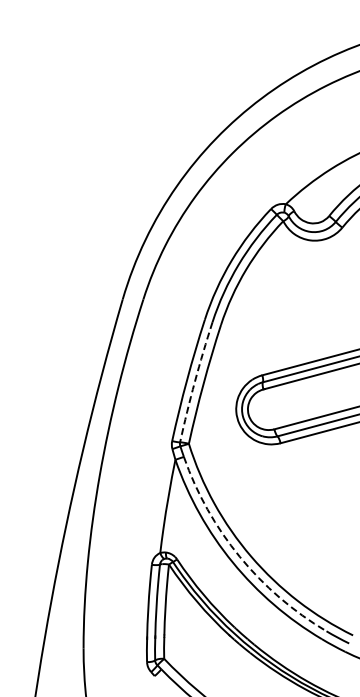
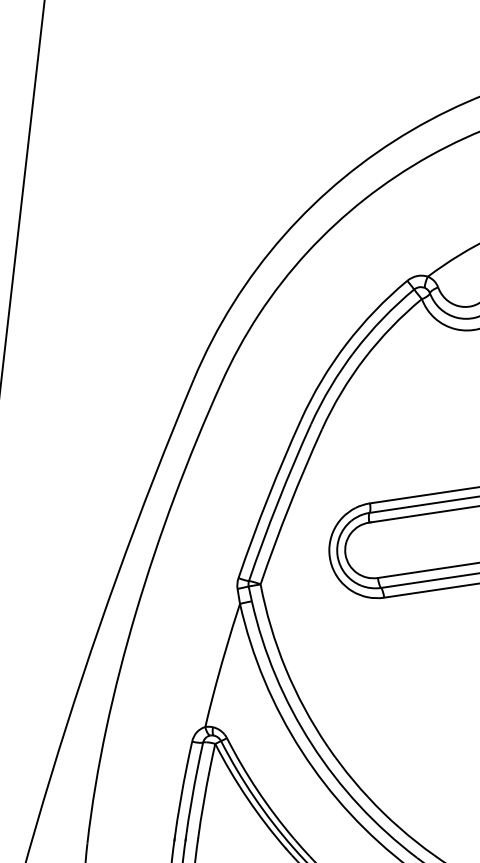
arc: (194, 381) -> (277, 501), dashed -> solid
arc: (239, 556) -> (311, 743), dashed -> solid

